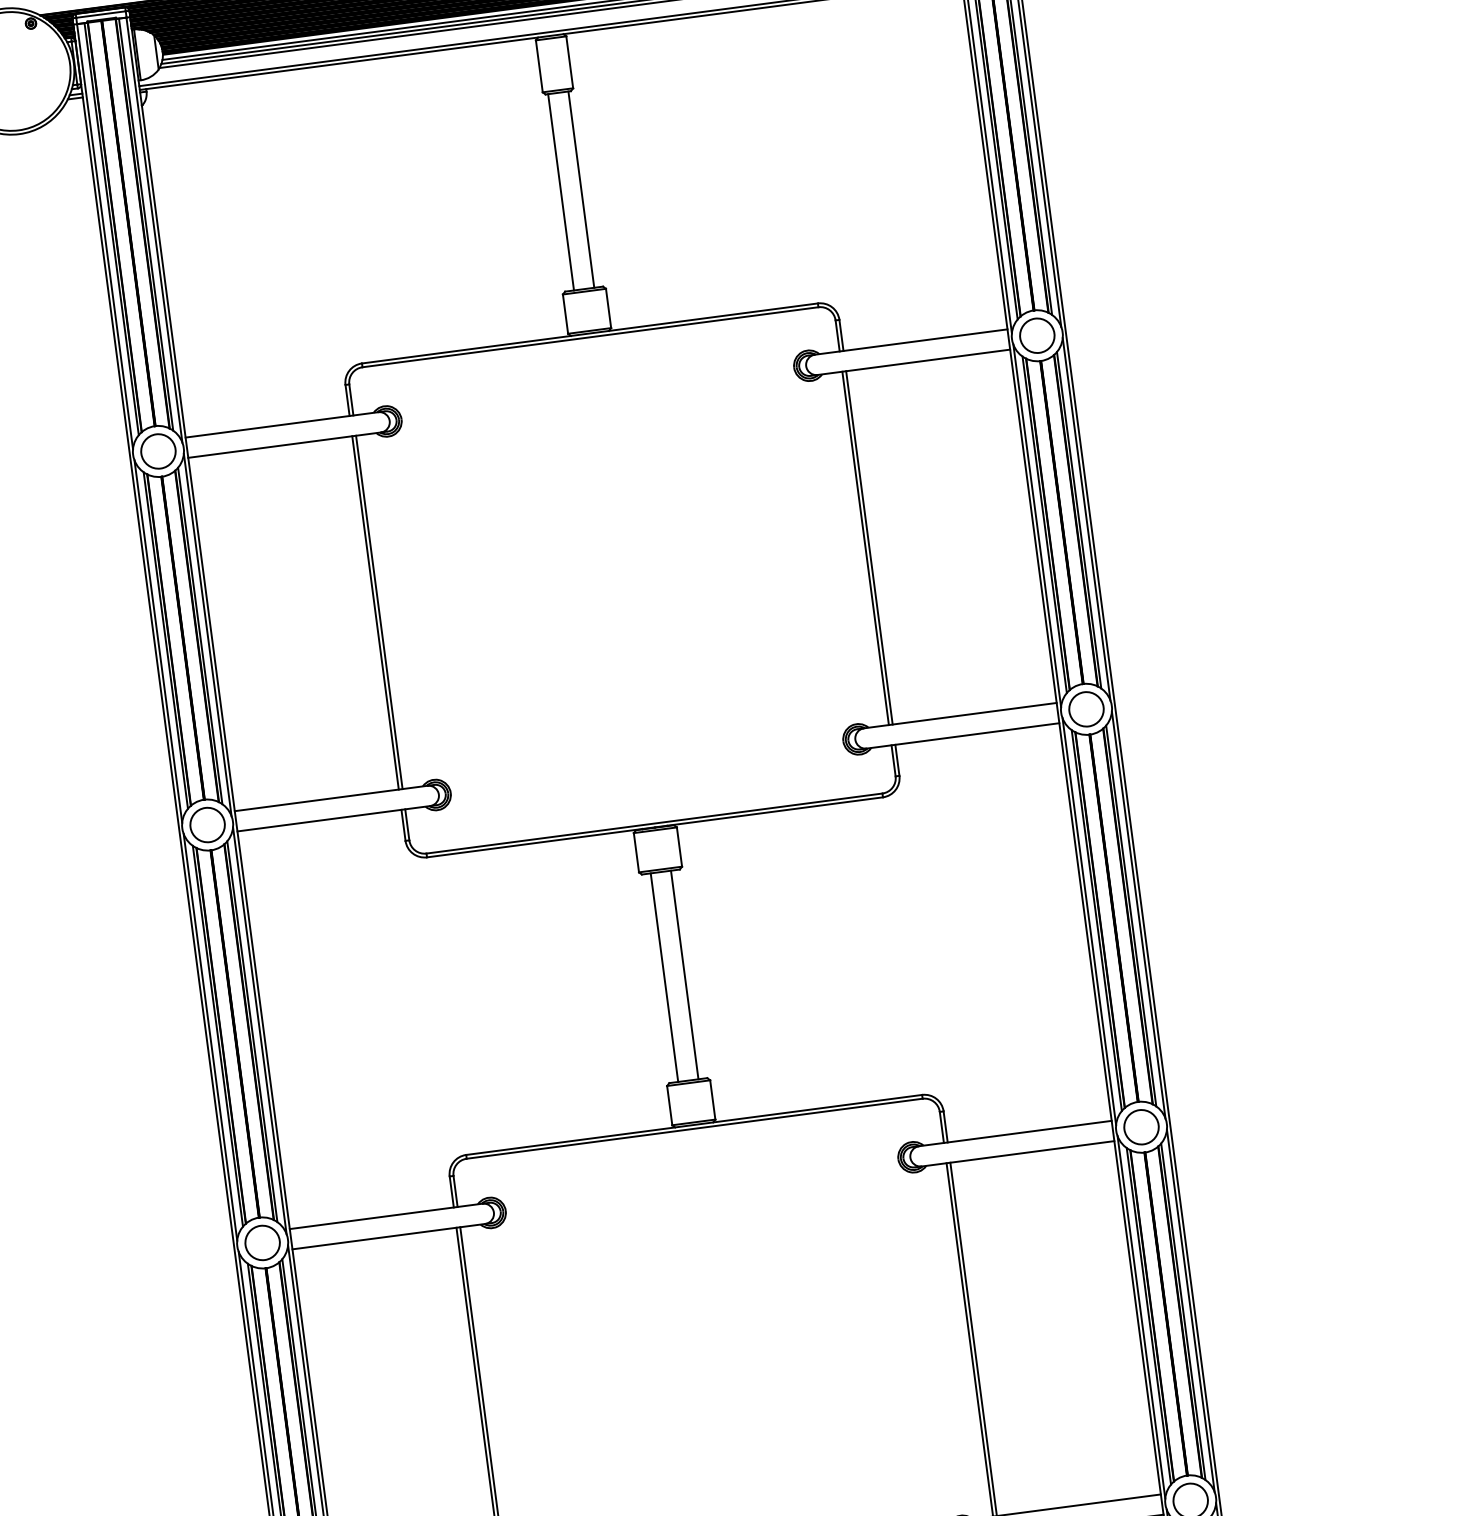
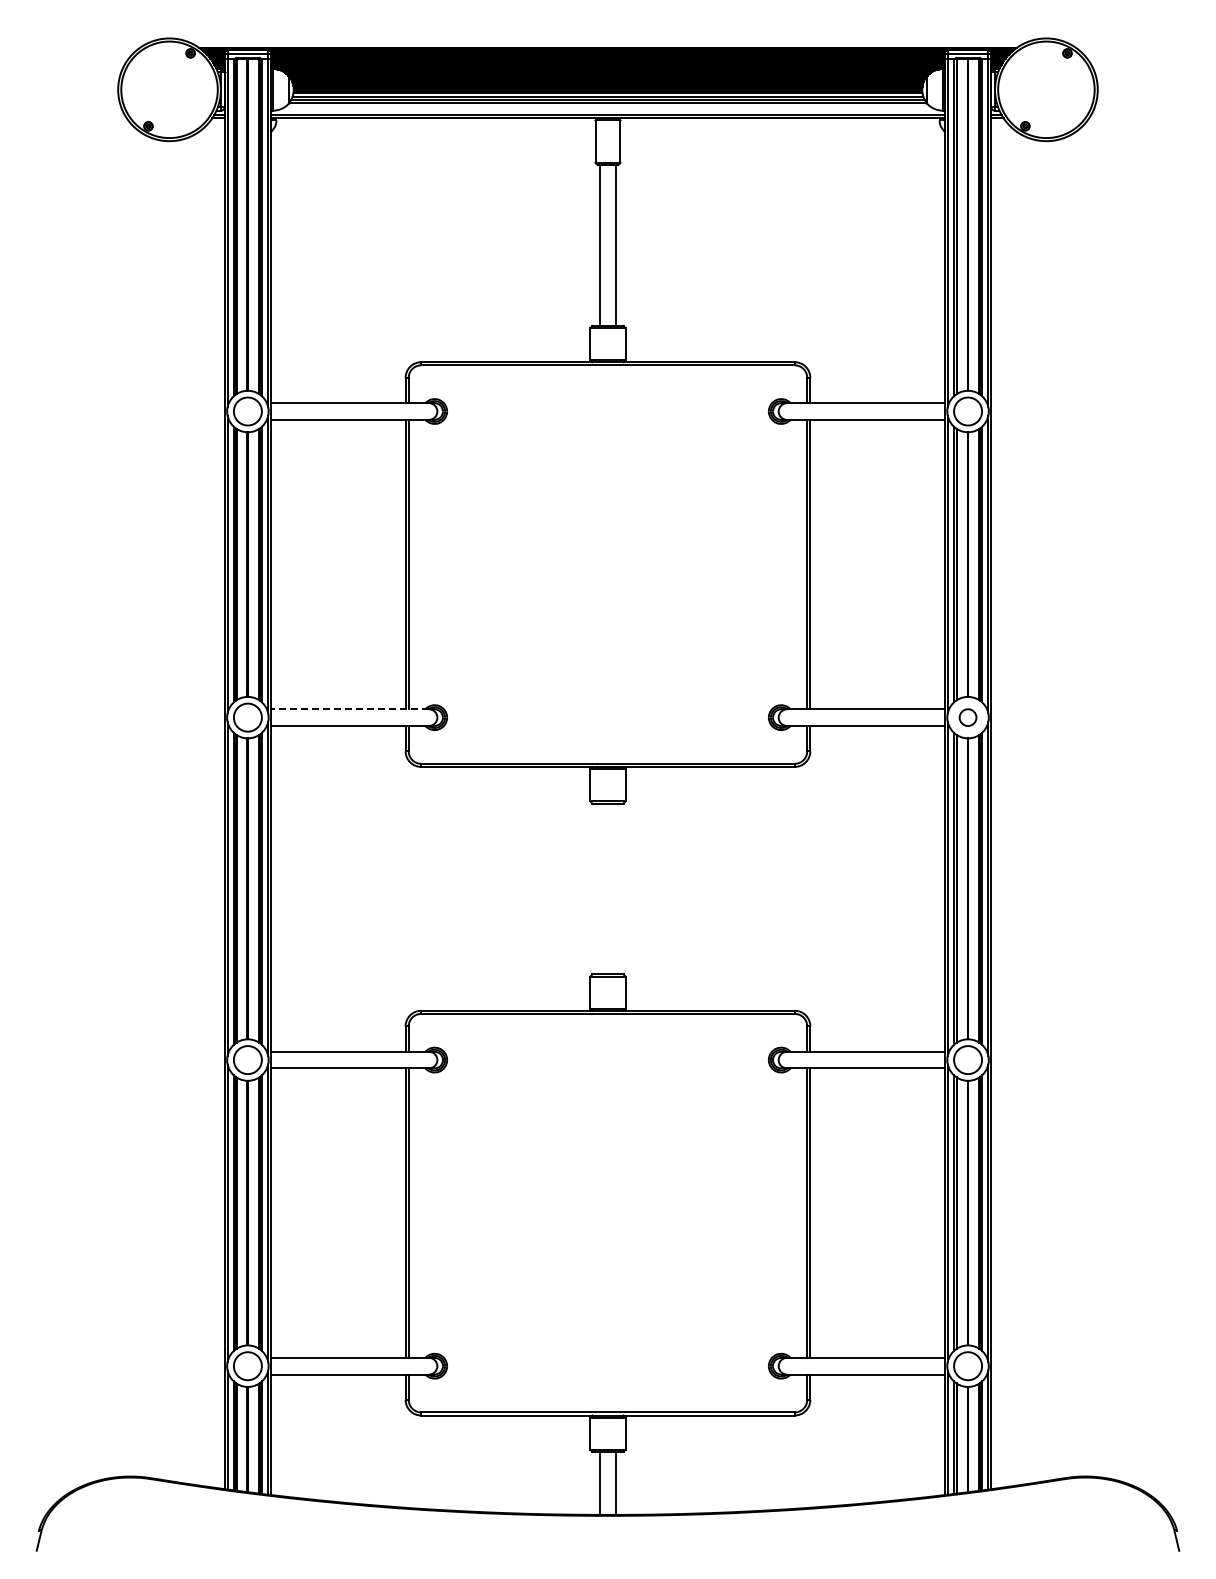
circle: (1087, 709) -> (968, 717), size x0.6
line: (330, 798) -> (349, 709), solid -> dashed
line: (684, 974) -> (616, 888), removed
line: (664, 977) -> (599, 888), removed

